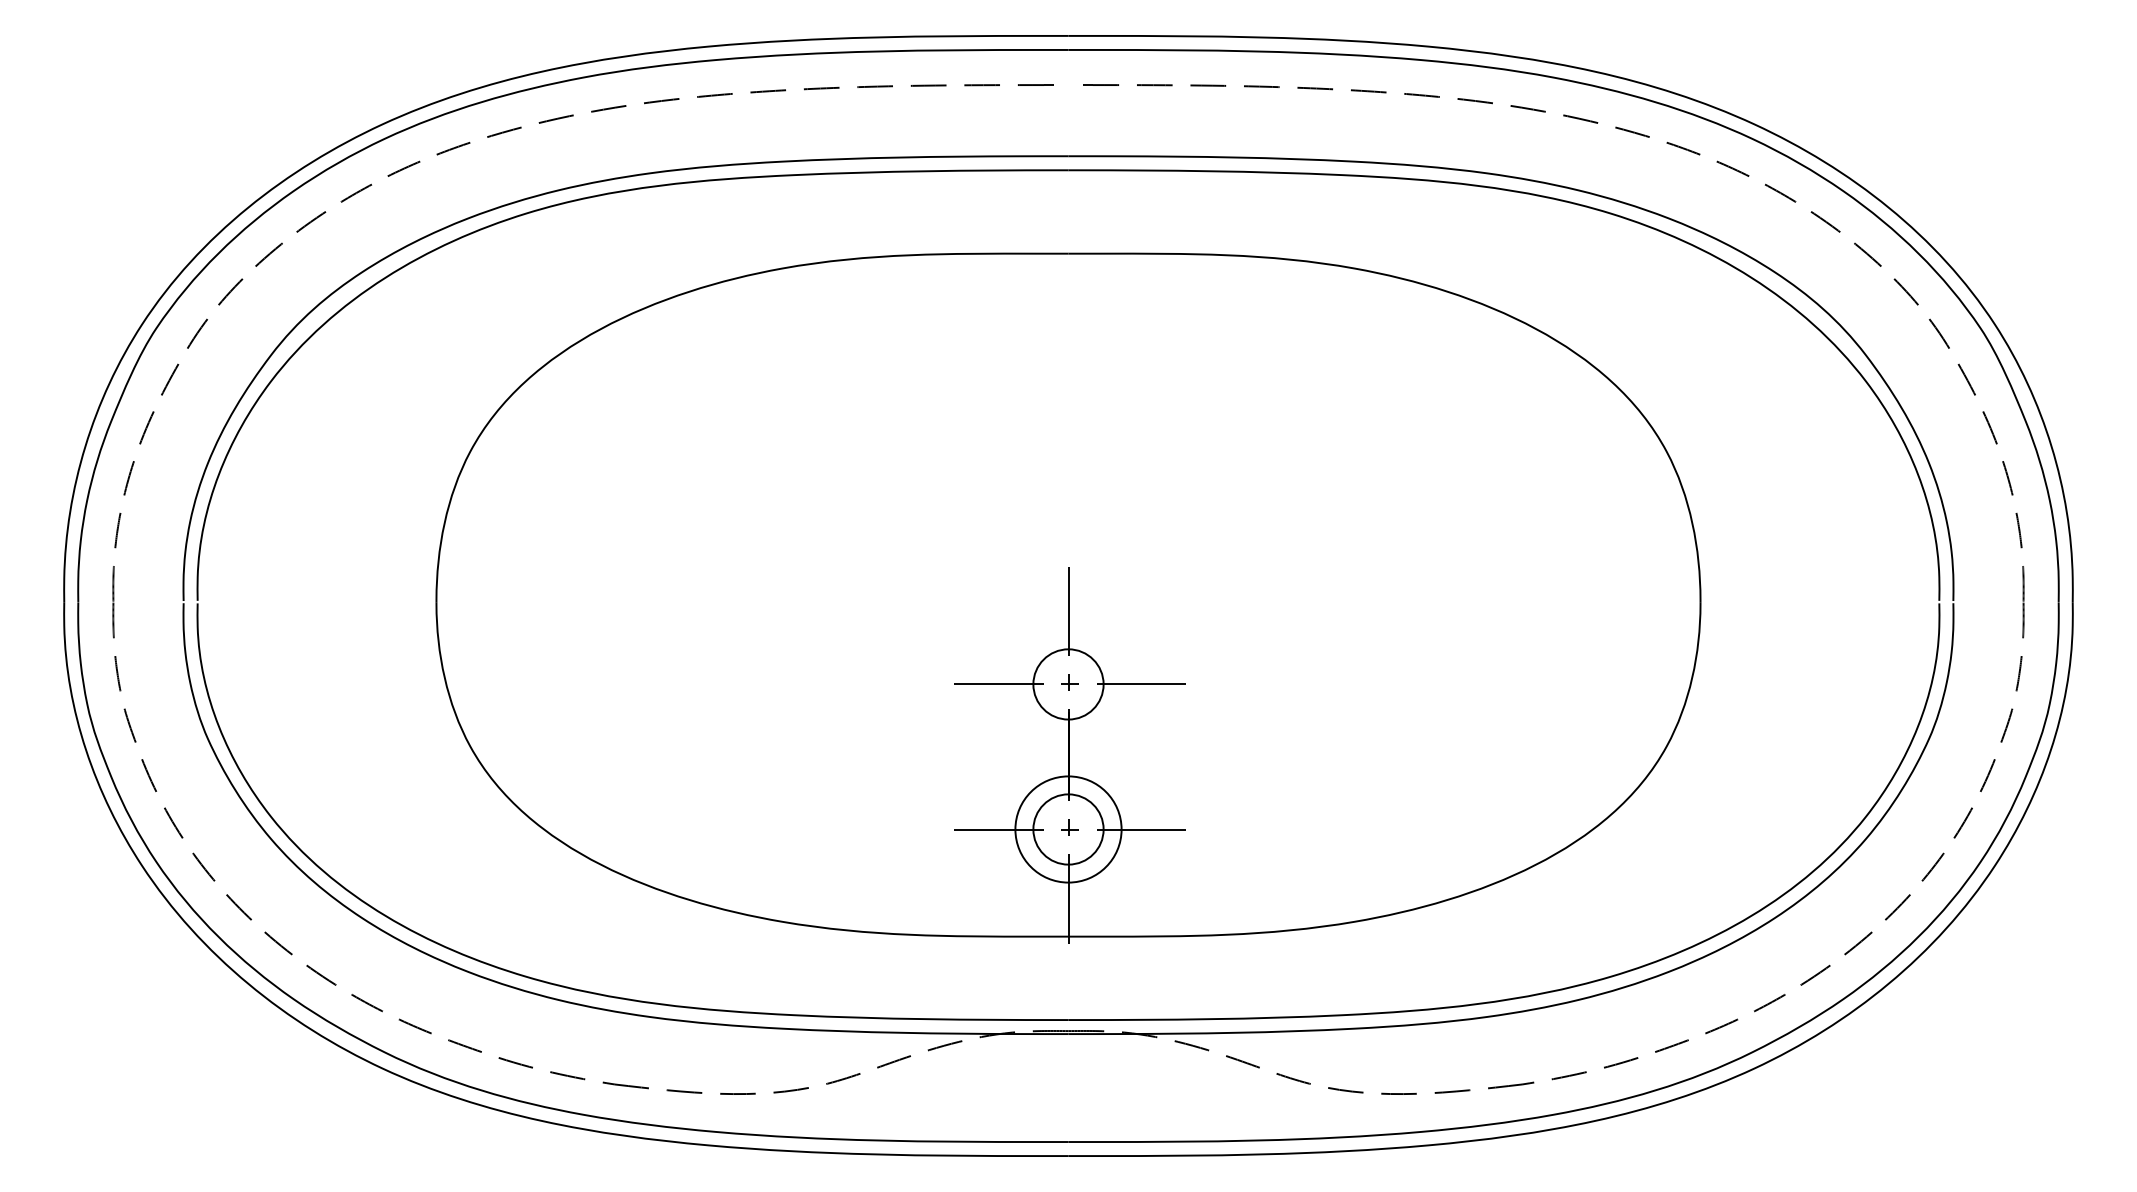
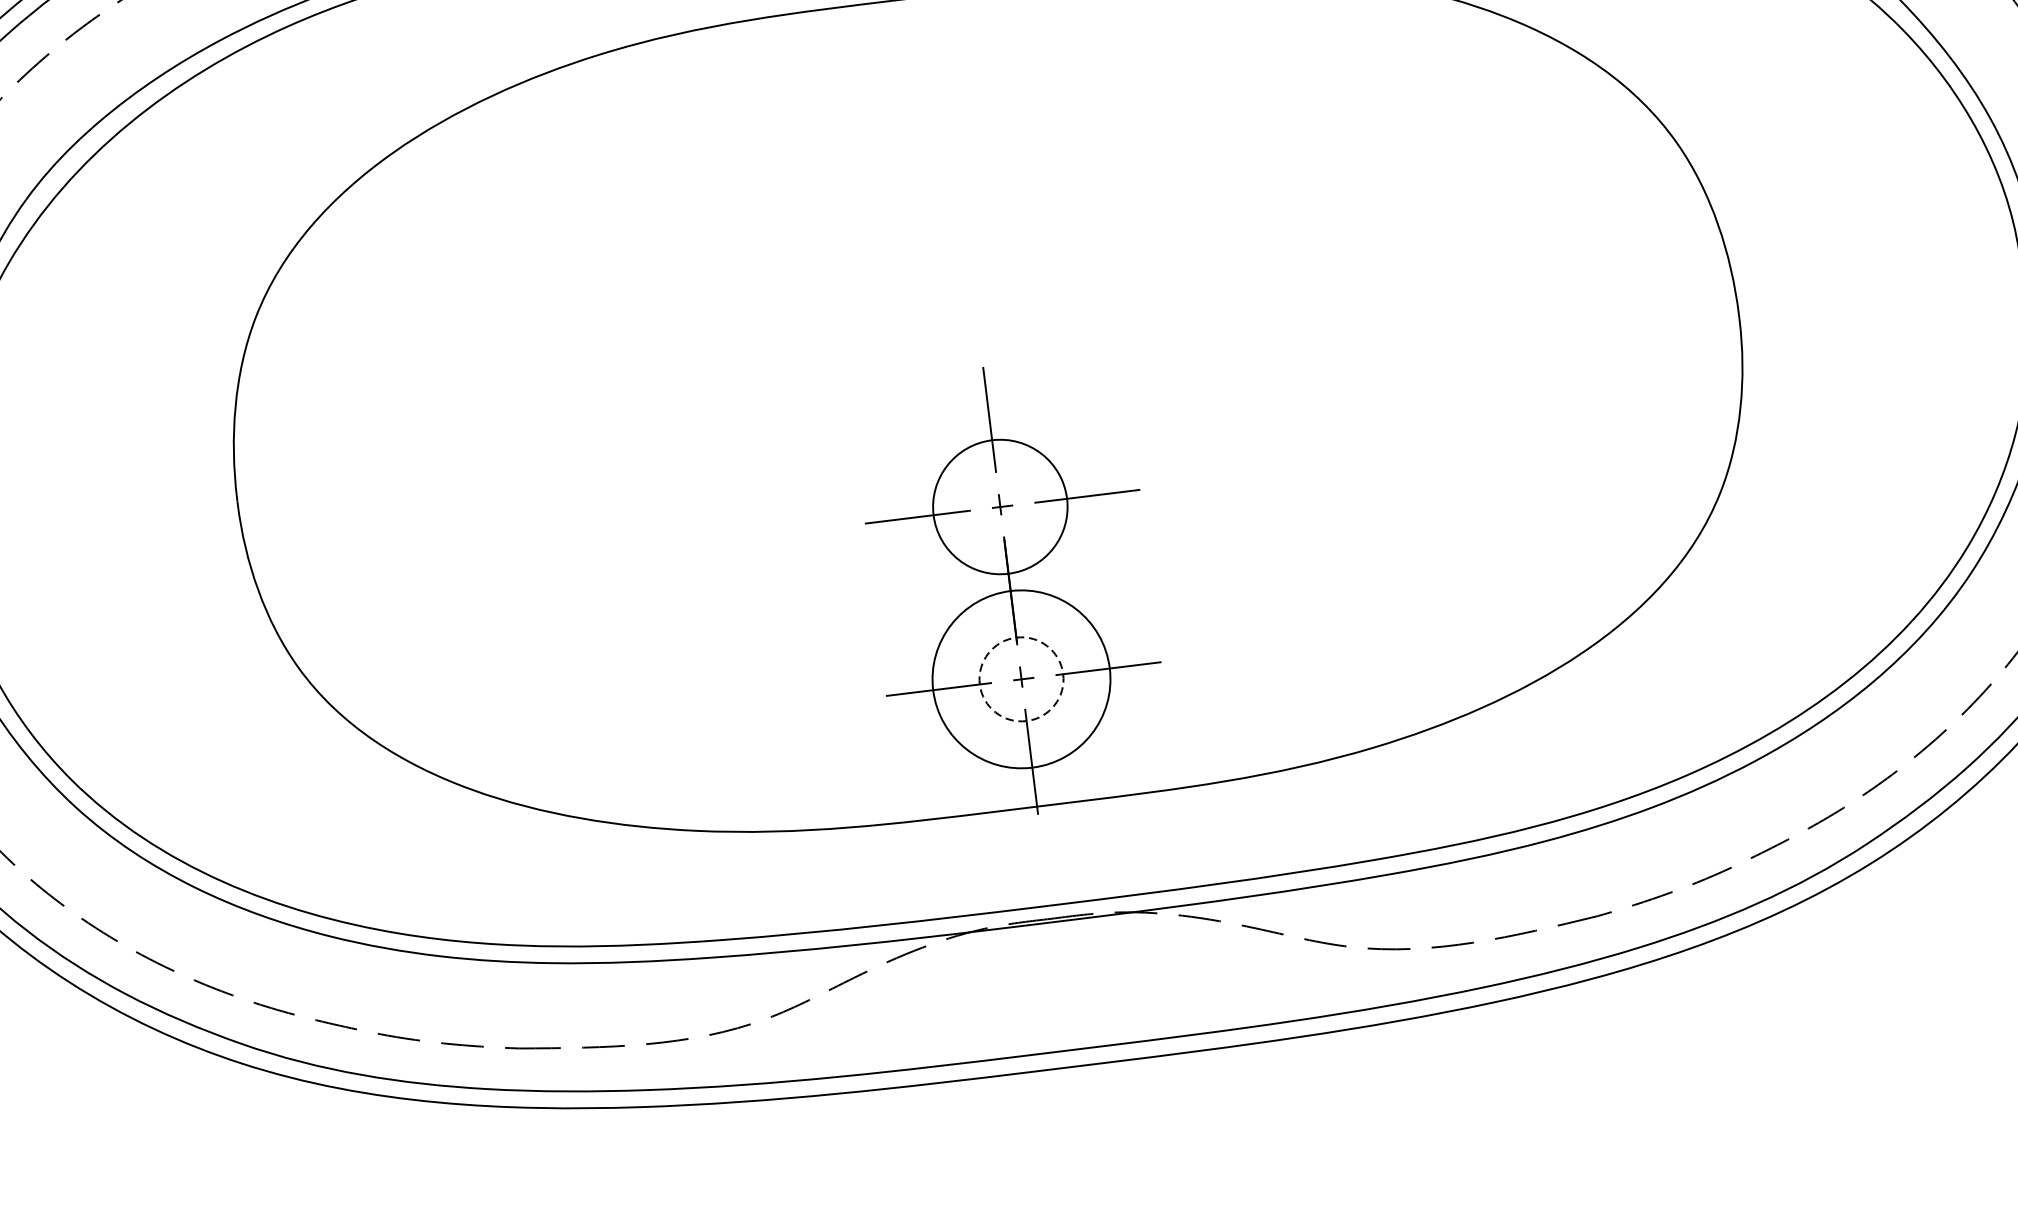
circle: (1068, 684) -> (1000, 507), size x1.6
circle: (1068, 829) -> (1021, 679), size x1.4
circle: (1068, 829) -> (1021, 679), solid -> dashed

